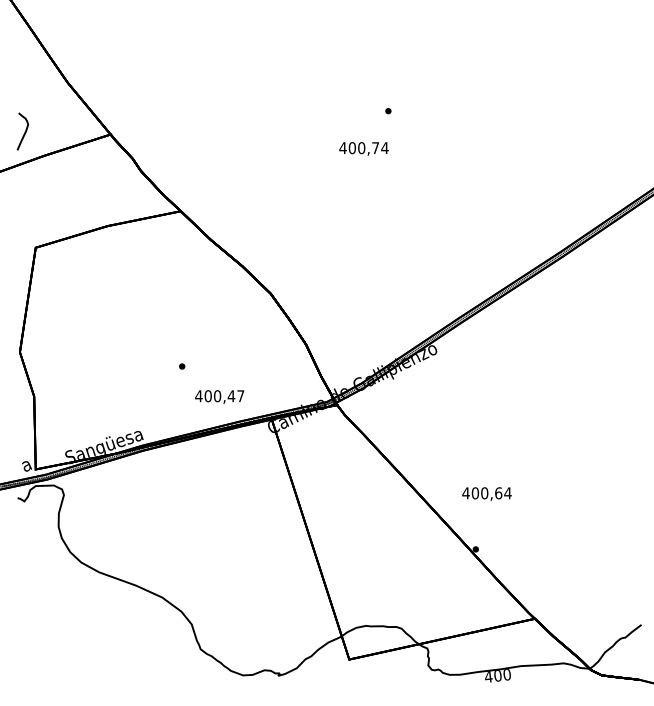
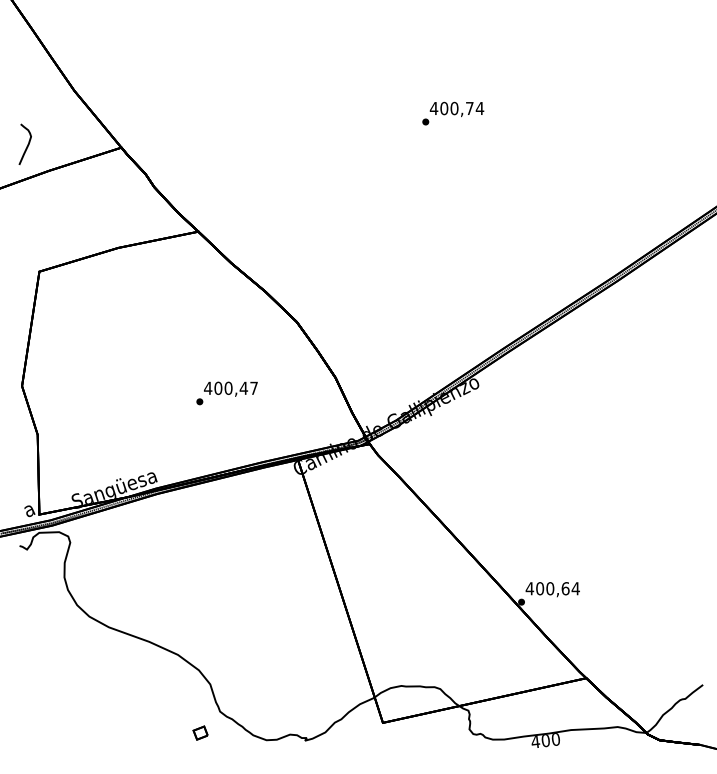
text: (363, 149) -> (456, 109), moved
text: (219, 396) -> (230, 388), moved
text: (486, 494) -> (552, 589), moved
part: (182, 668) -> (200, 732), added

